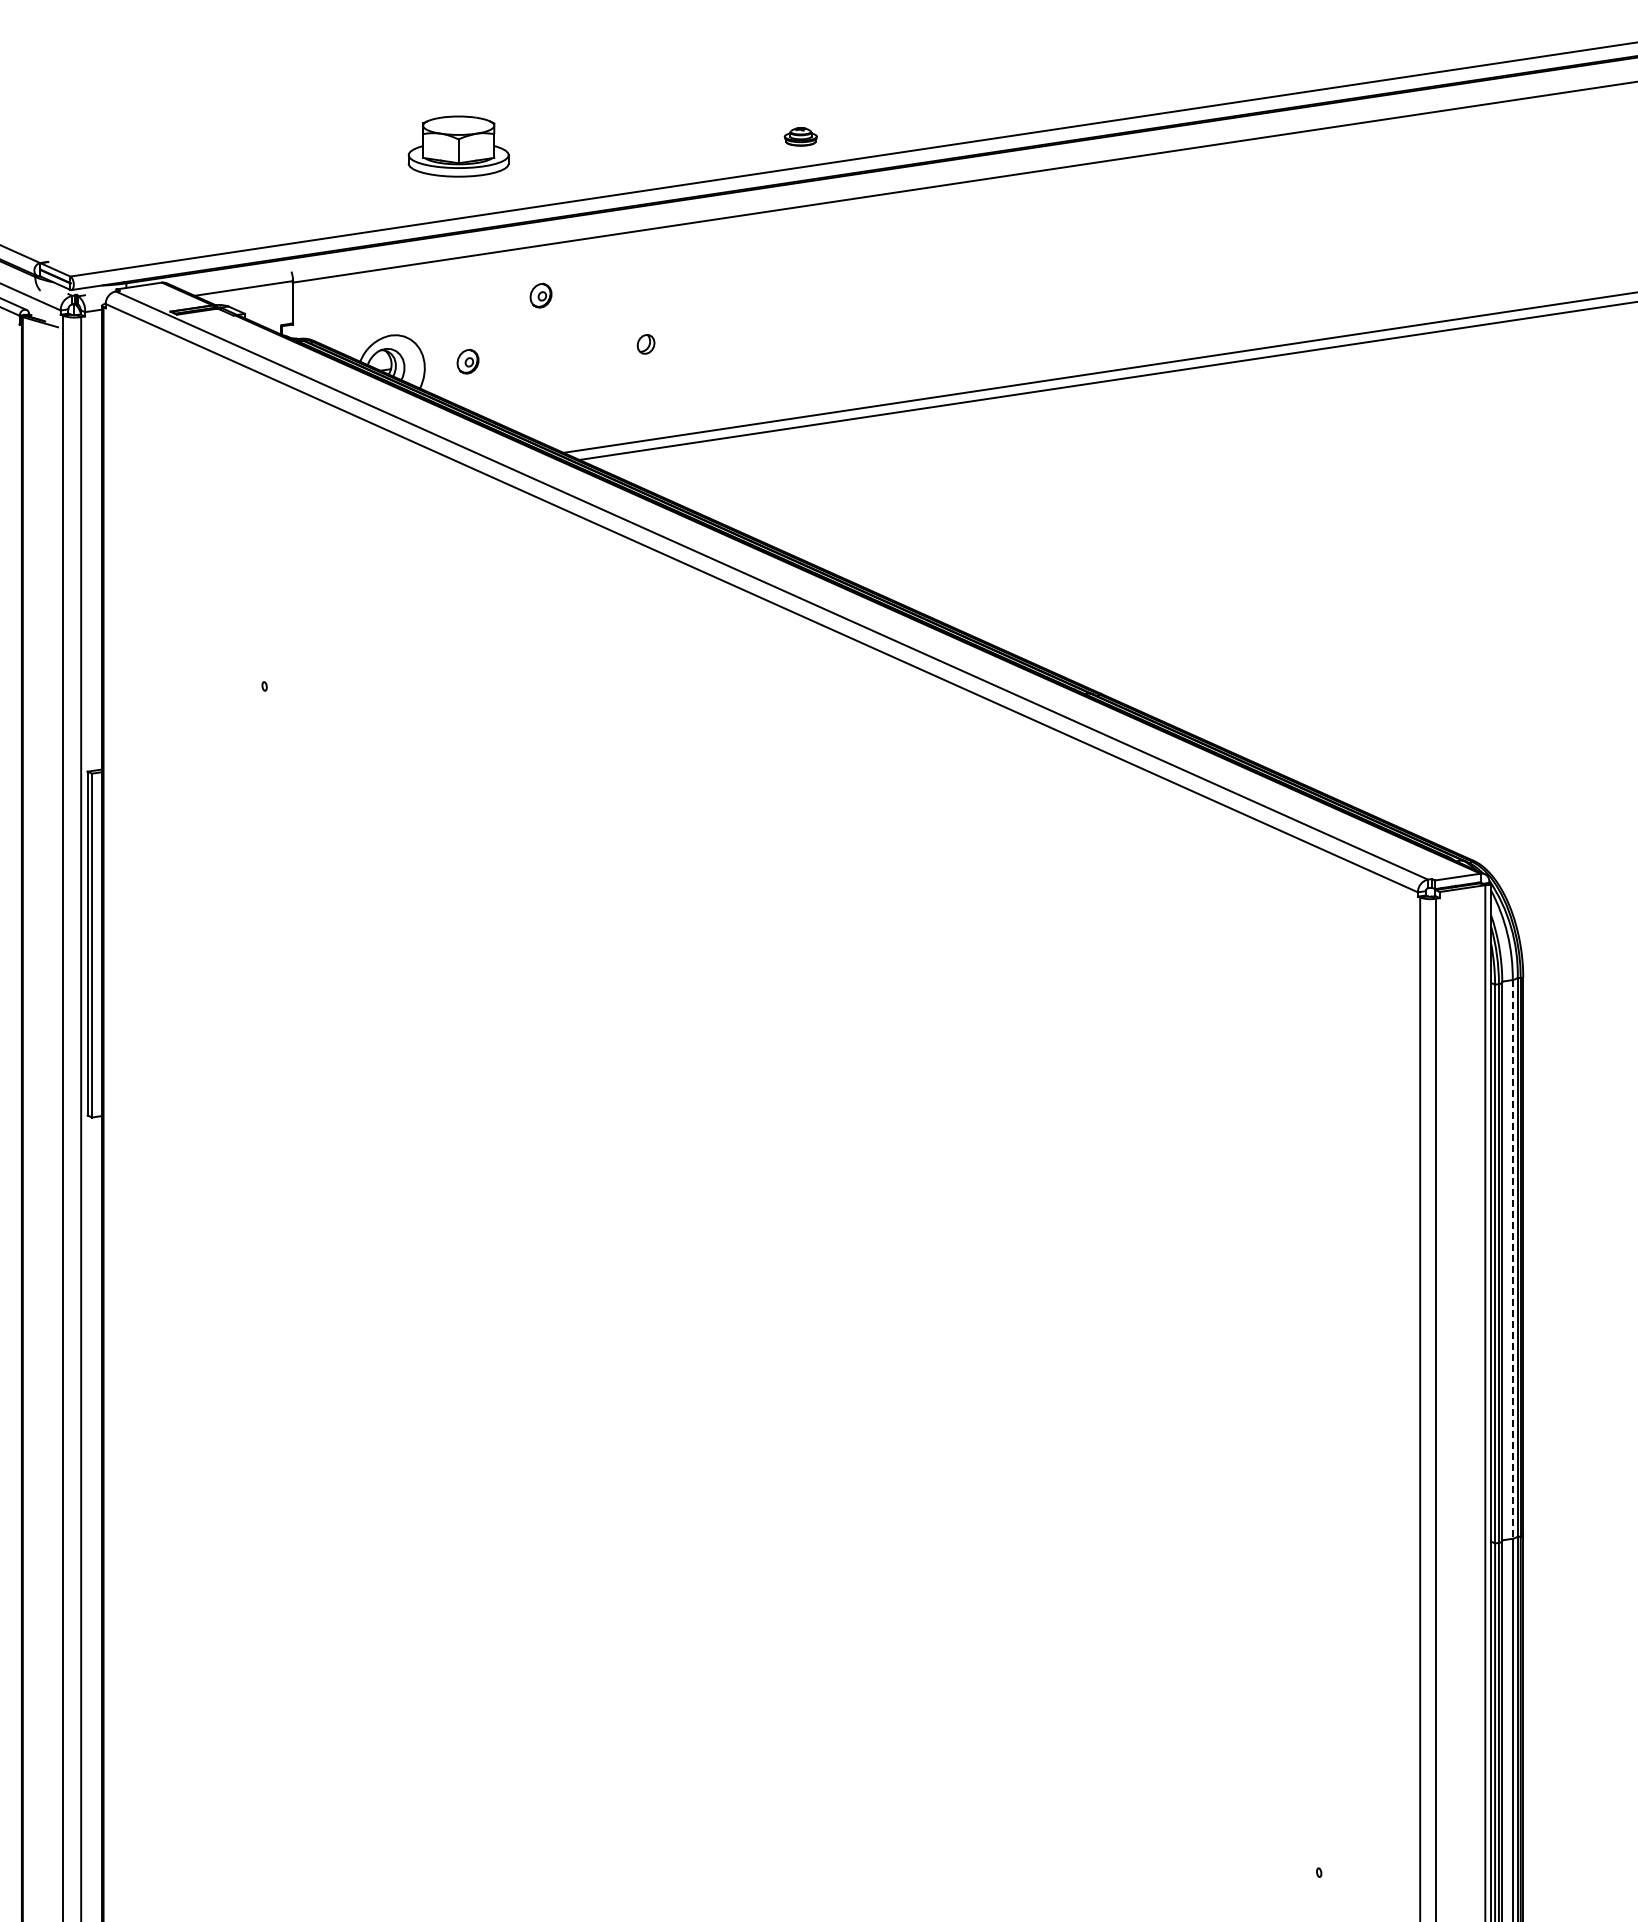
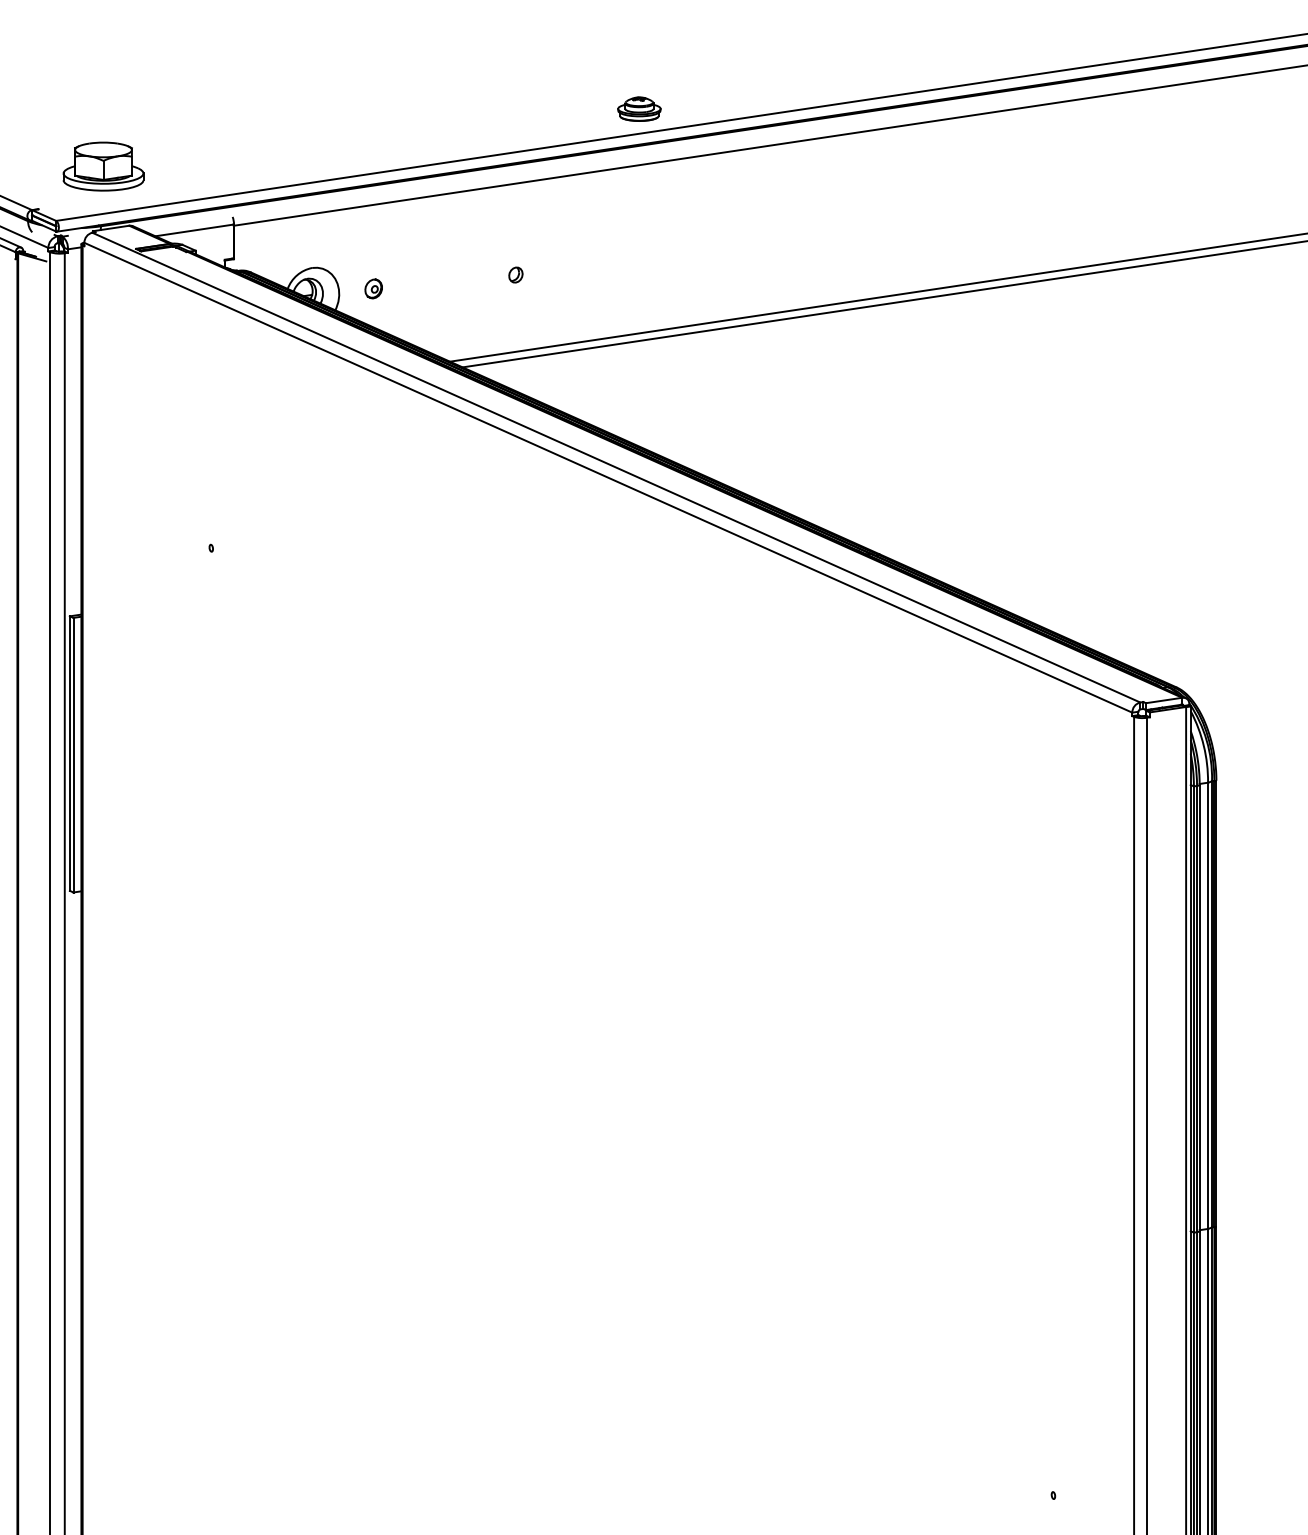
part: (800, 136) -> (639, 109), size x1.67
part: (458, 146) -> (103, 166), moved
part: (540, 295) -> (431, 236), removed
line: (1512, 1259) -> (1207, 1005), dashed -> solid

